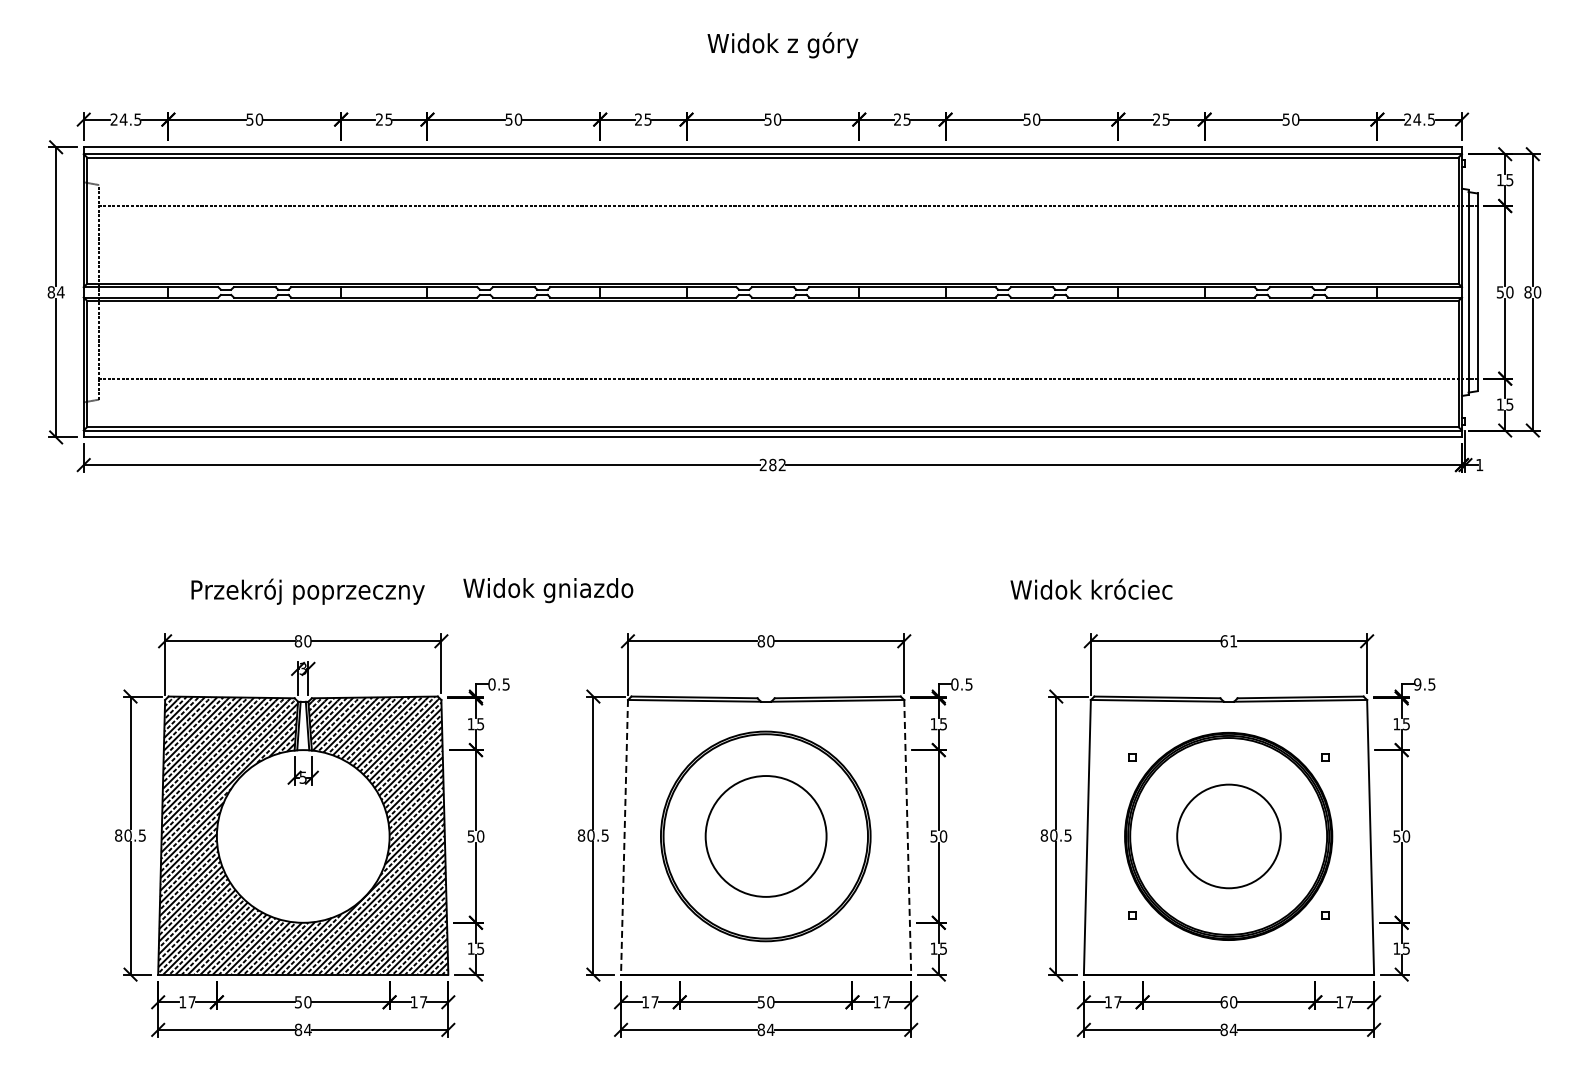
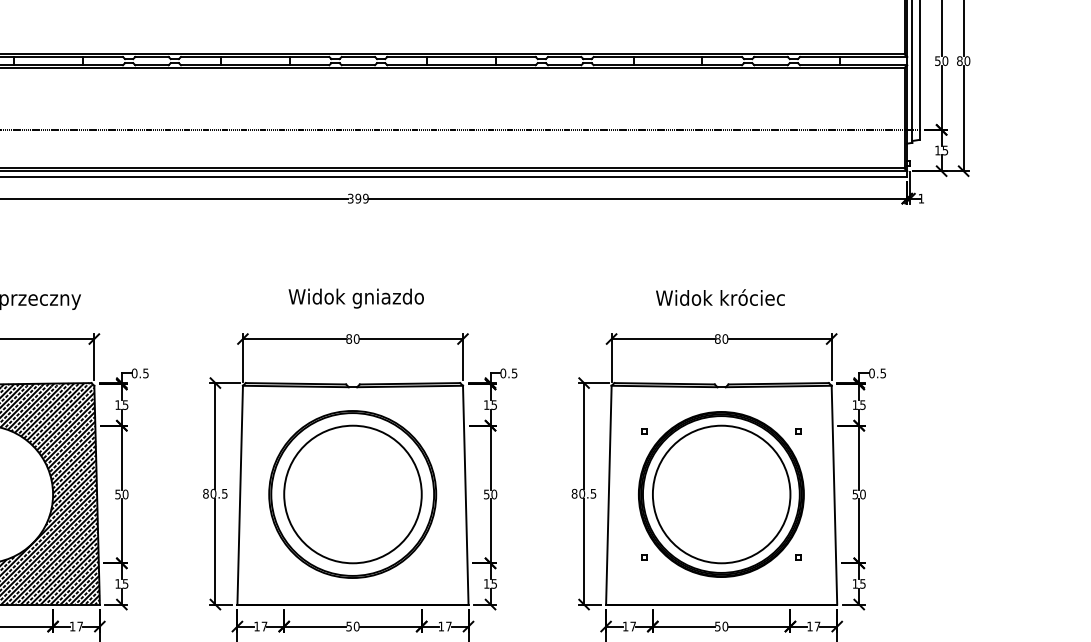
text: (772, 465) -> (358, 199), 282 -> 399
text: (1091, 588) -> (720, 297), moved
text: (548, 590) -> (356, 298), moved
text: (1228, 641) -> (721, 339), 61 -> 80
text: (1417, 684) -> (871, 373), 9.5 -> 0.5
circle: (765, 836) -> (352, 494), size x1.43
circle: (1228, 836) -> (721, 494), size x1.67
line: (624, 837) -> (240, 495), dashed -> solid
line: (907, 837) -> (465, 495), dashed -> solid
text: (1223, 1002) -> (717, 626), 60 -> 50

